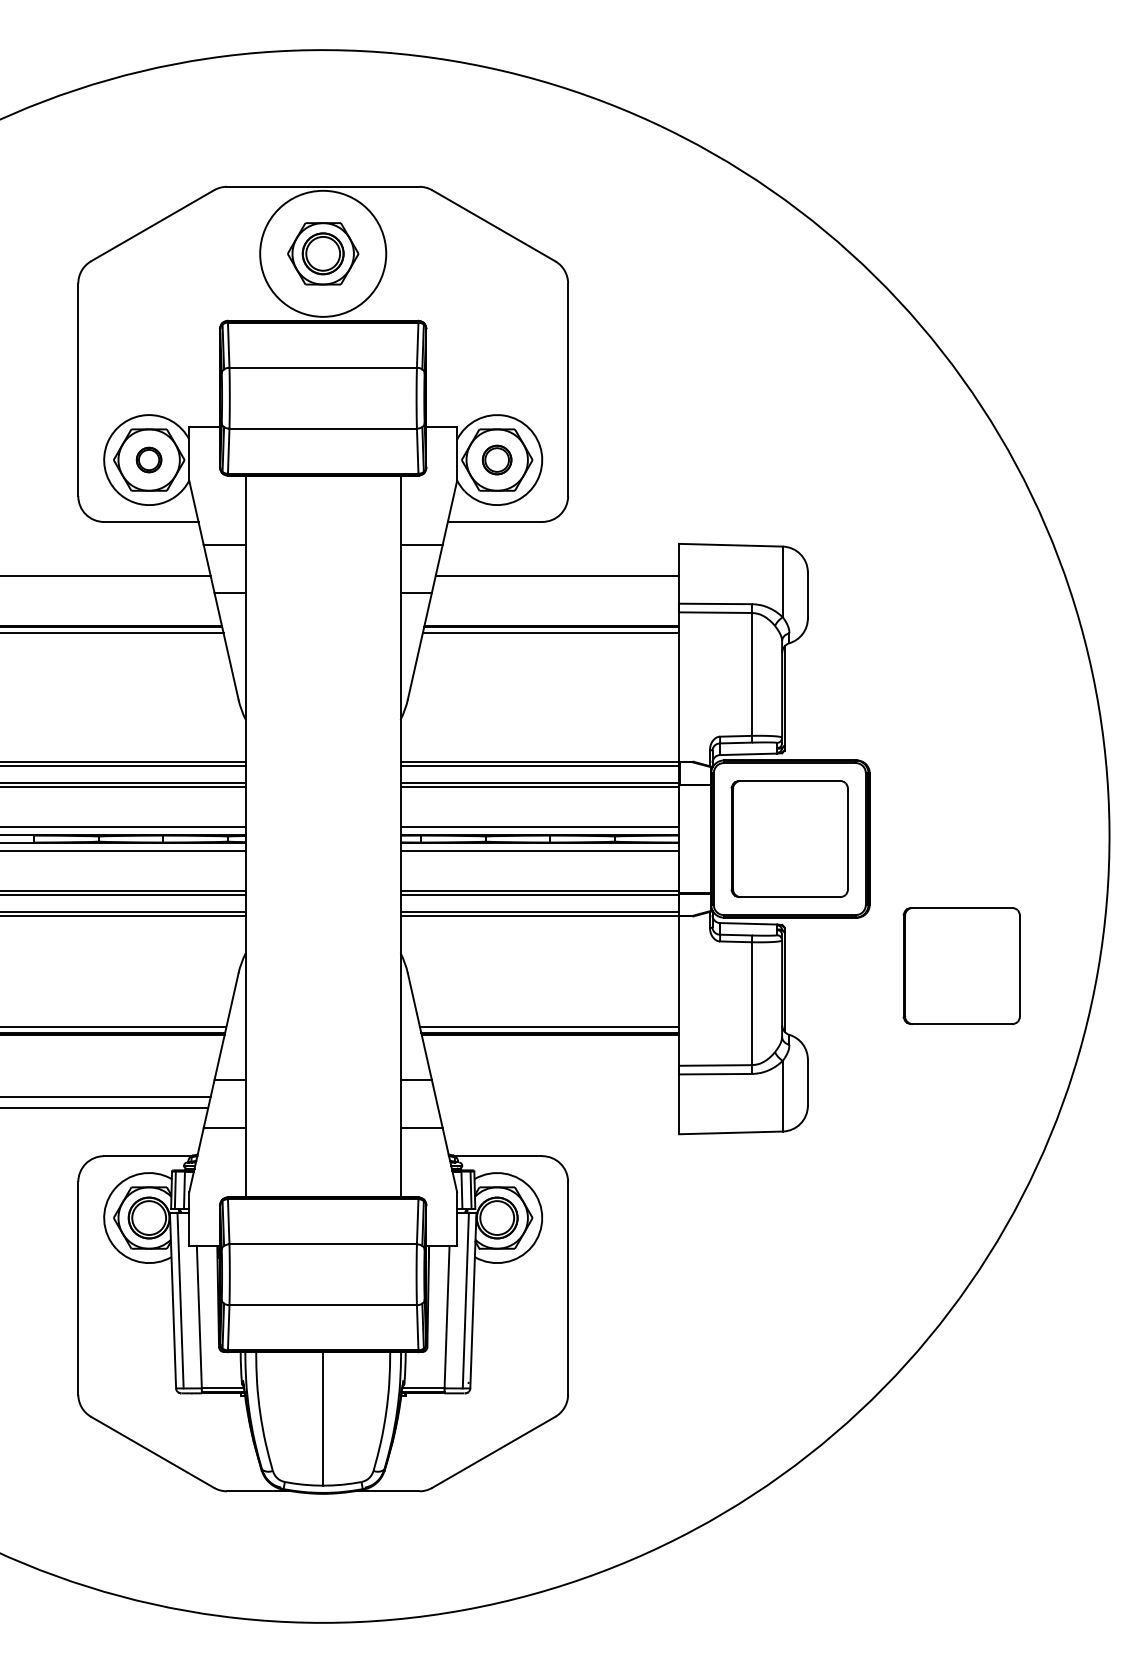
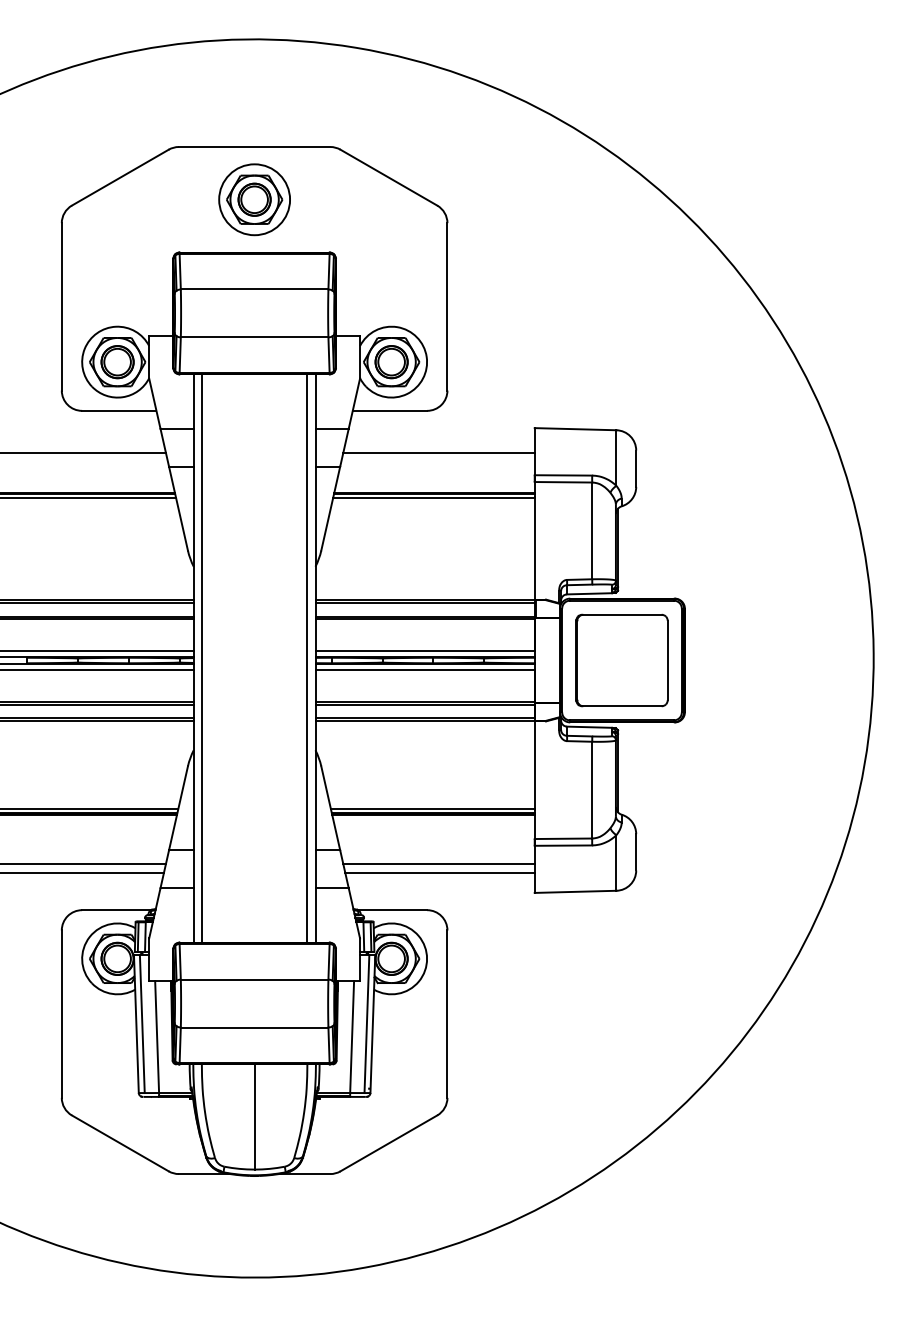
circle: (323, 253) -> (254, 199), size x0.71
part: (148, 459) -> (117, 361), size x1.67
part: (496, 459) -> (391, 361), size x1.43
line: (256, 836) -> (202, 658), added
line: (390, 836) -> (307, 658), added
part: (961, 965) -> (757, 760), removed
line: (556, 1096) -> (438, 863), added
line: (558, 1108) -> (439, 872), added

